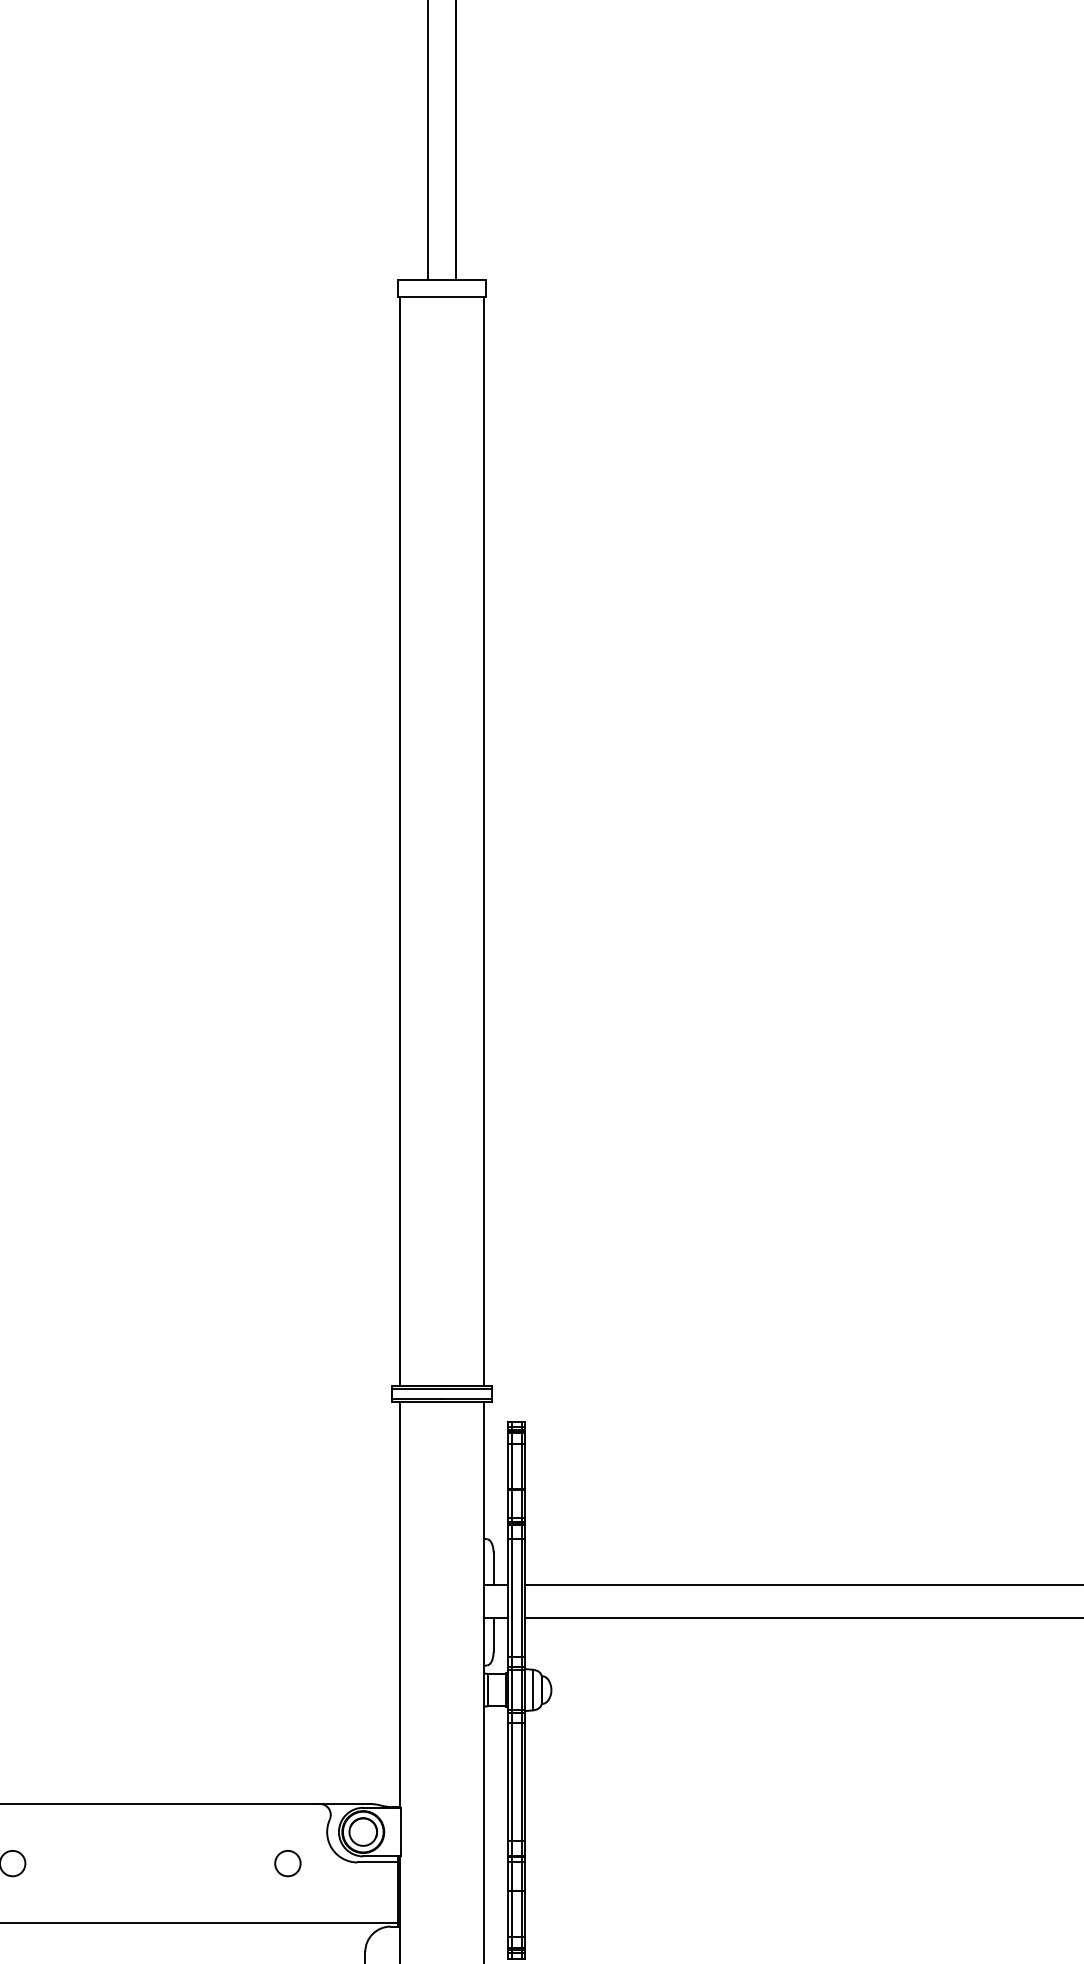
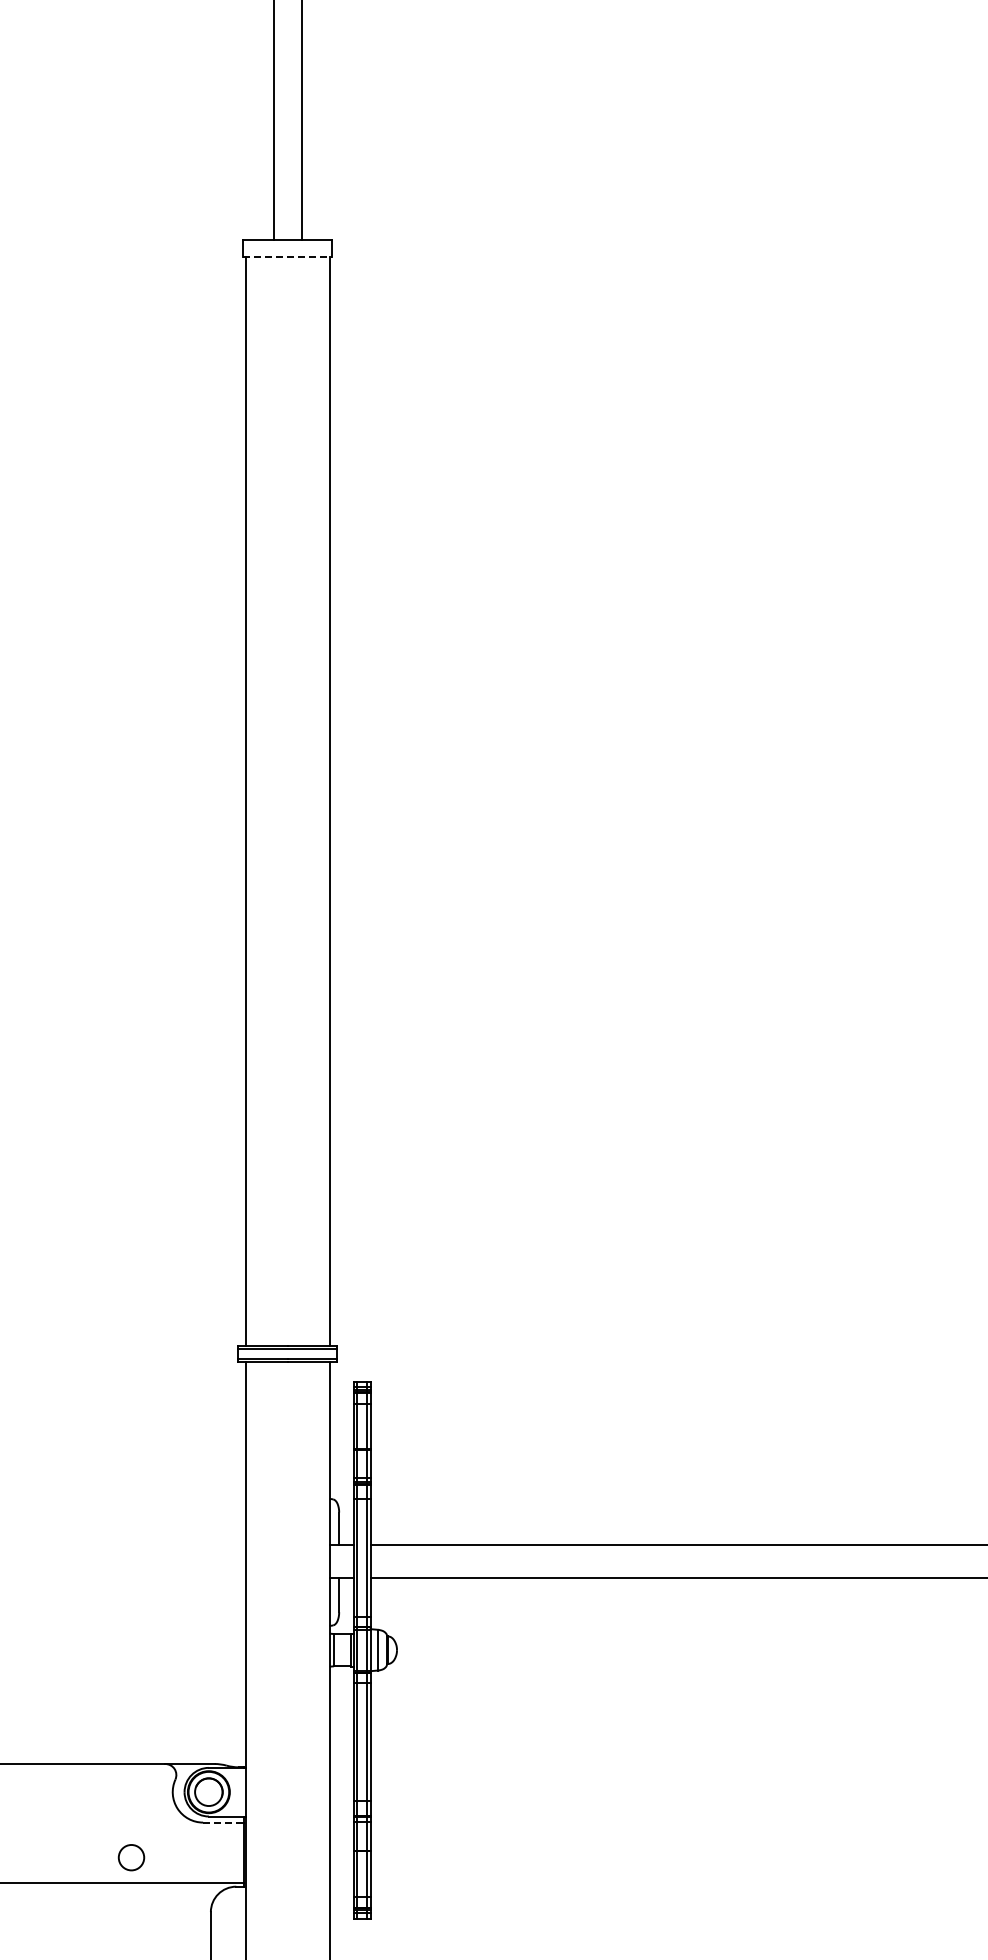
line: (442, 296) -> (288, 256), solid -> dashed
line: (378, 1862) -> (224, 1822), solid -> dashed
circle: (287, 1863) -> (131, 1857), moved

